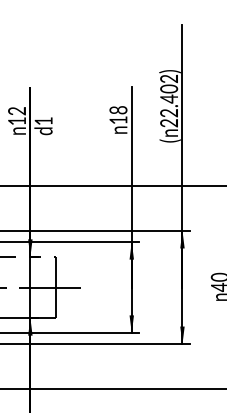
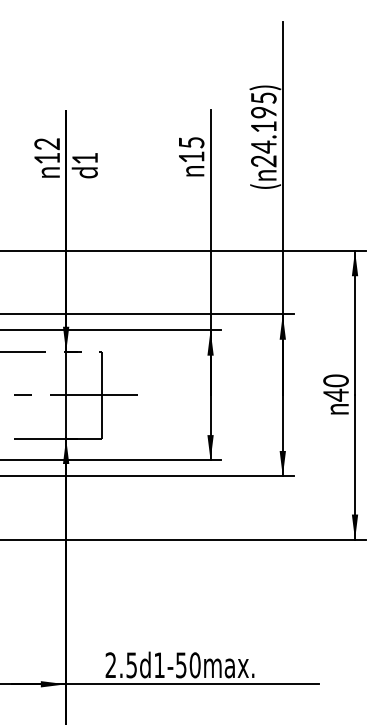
text: (168, 95) -> (263, 122), 22.402) -> 24.195)
text: (118, 110) -> (191, 142), 18 -> 15

